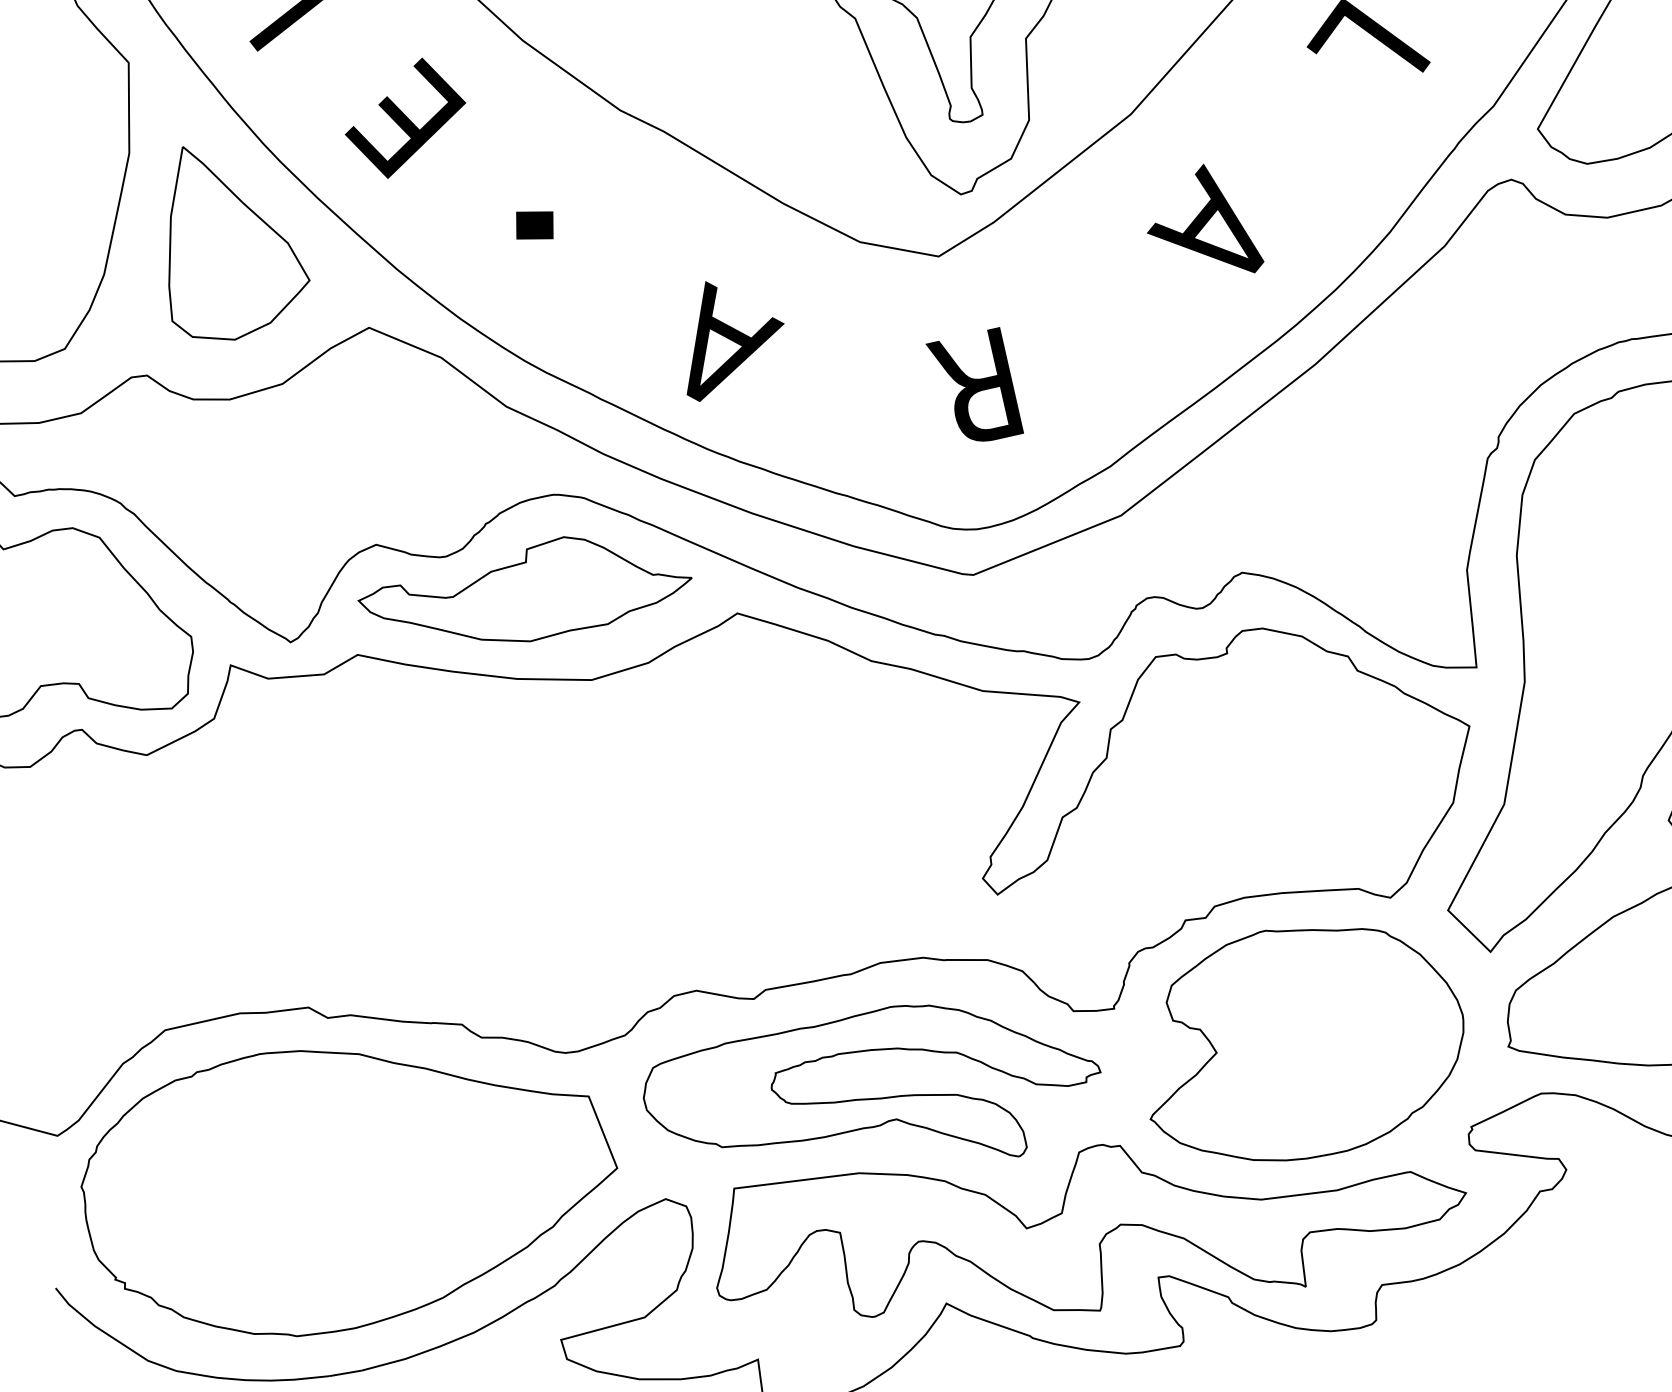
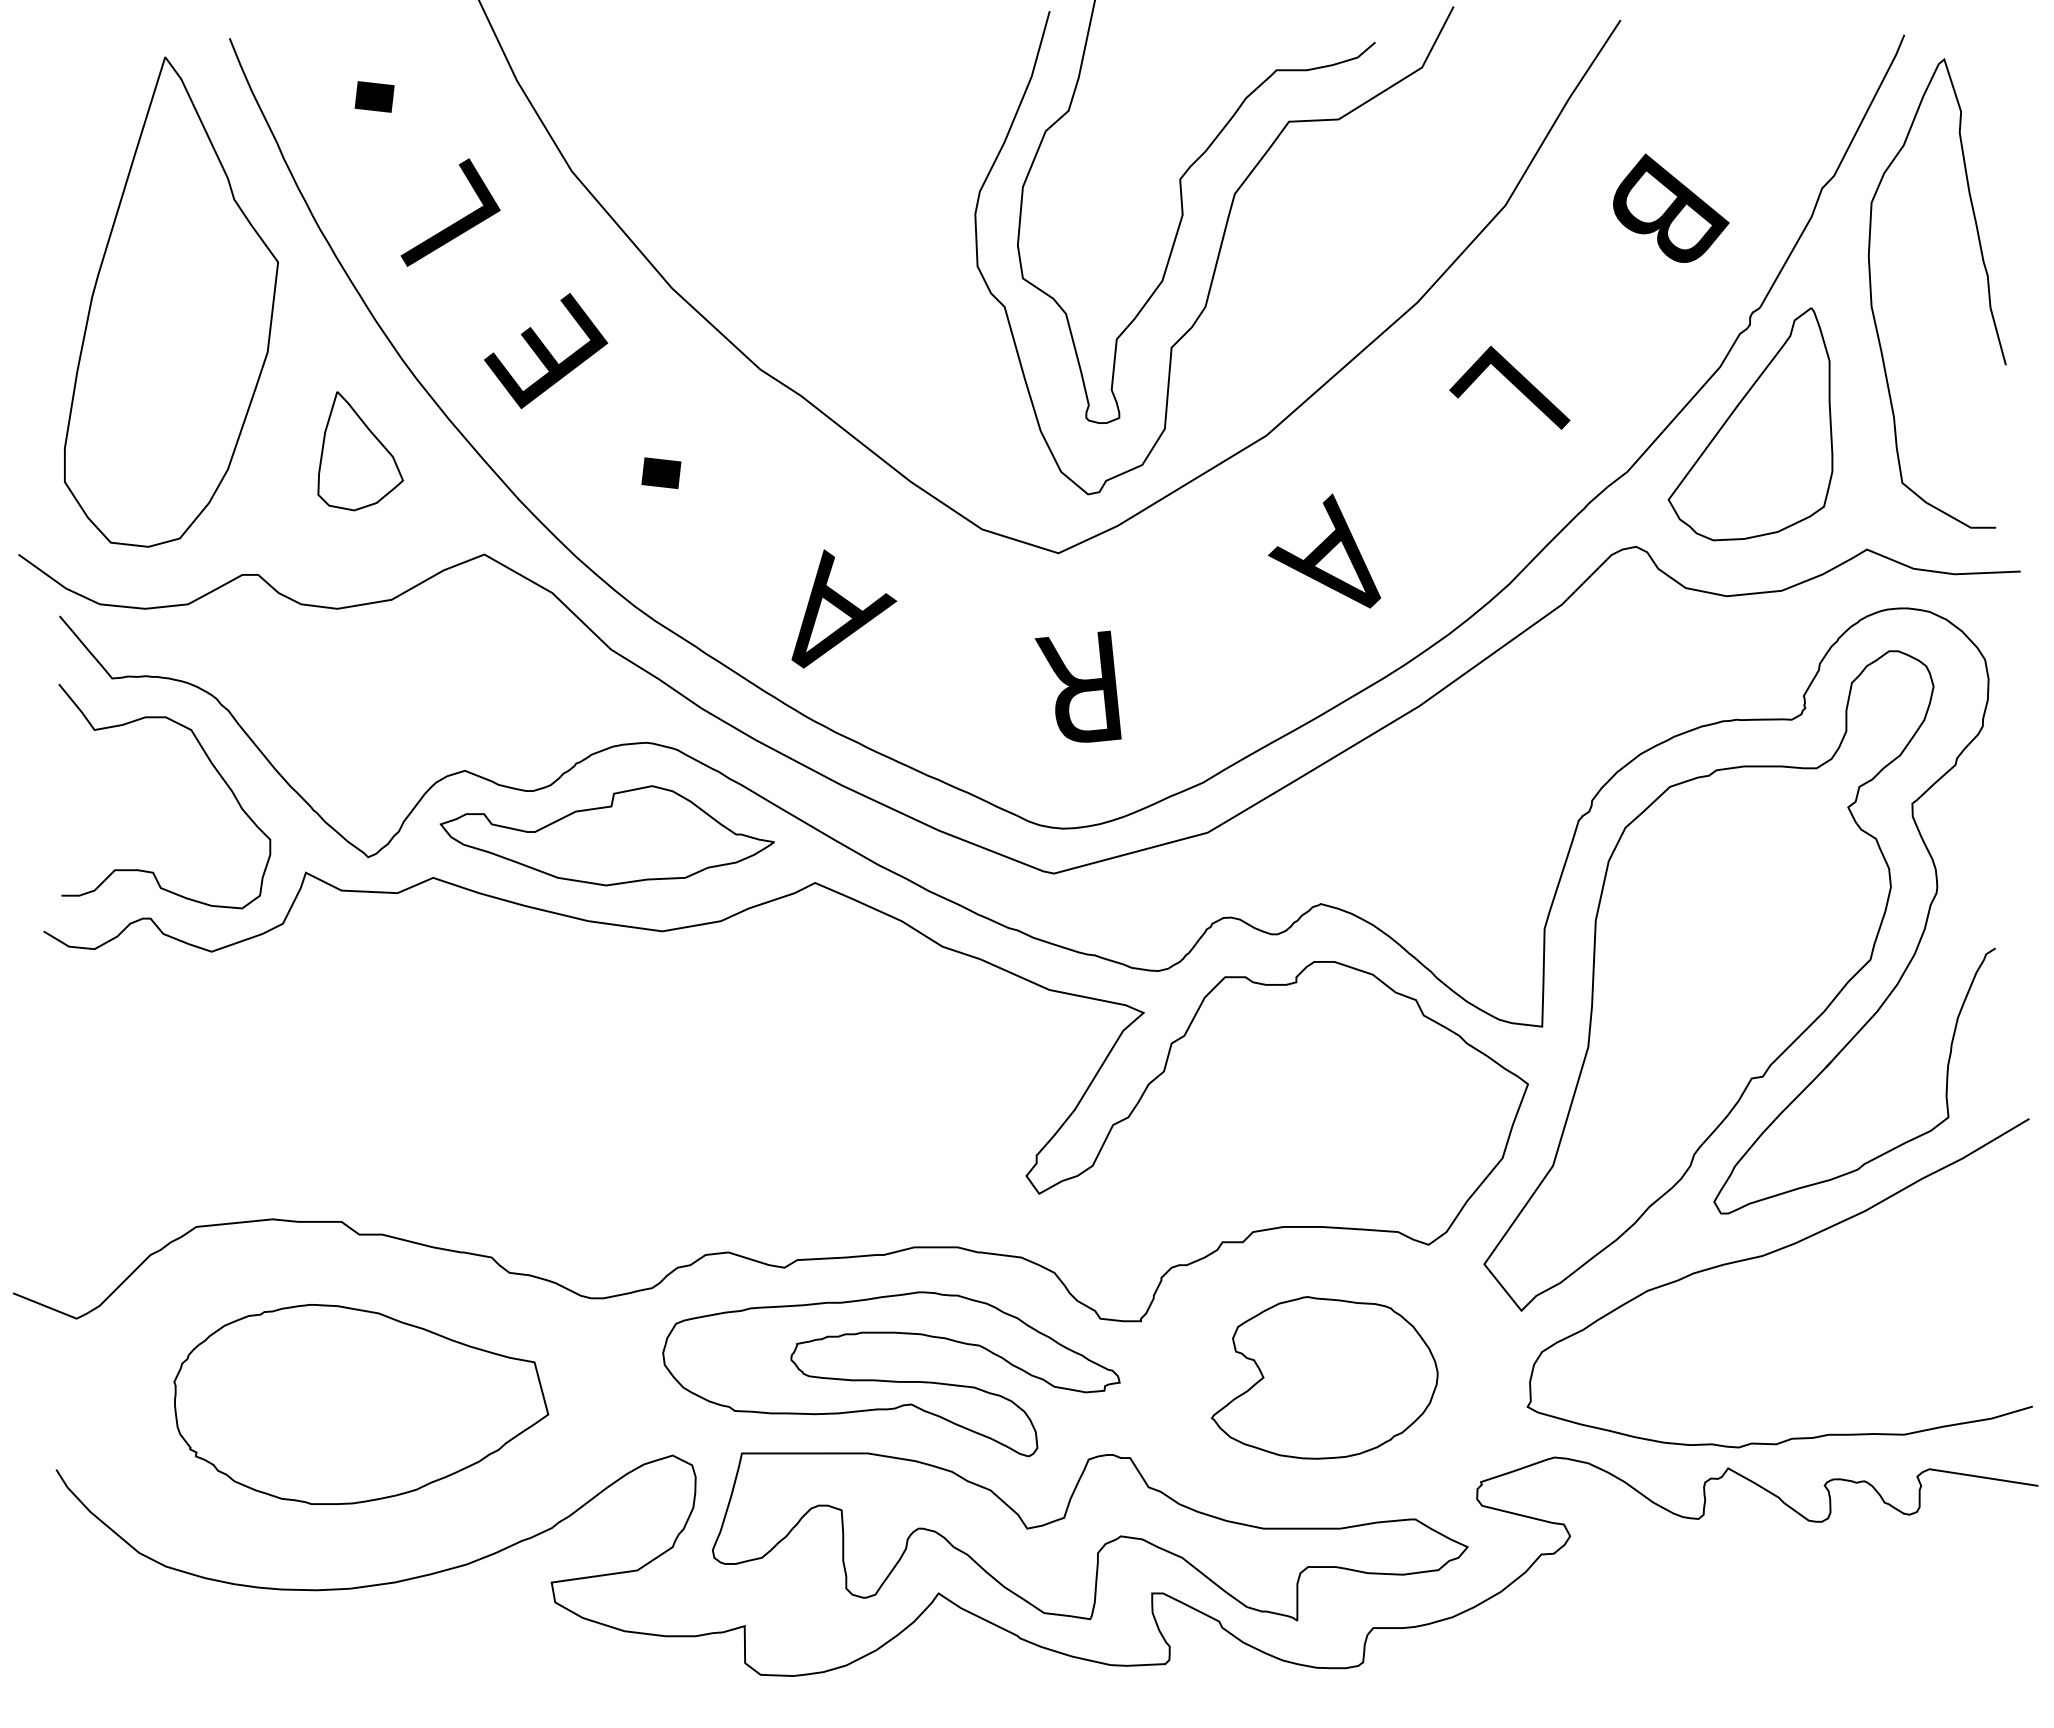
part: (233, 239) -> (360, 450), size x0.6
part: (1303, 1042) -> (1324, 1377), size x0.7
part: (350, 1186) -> (361, 1404), size x0.7

